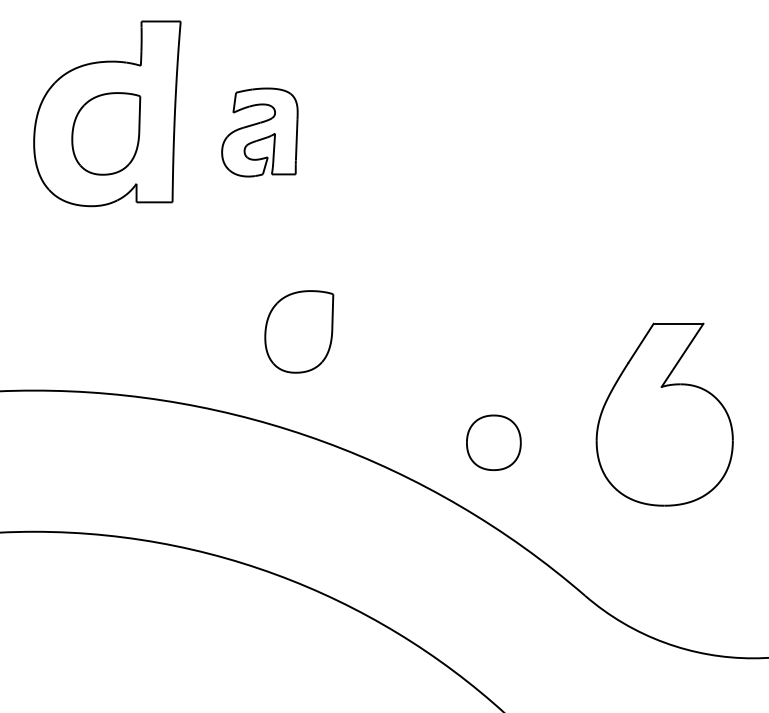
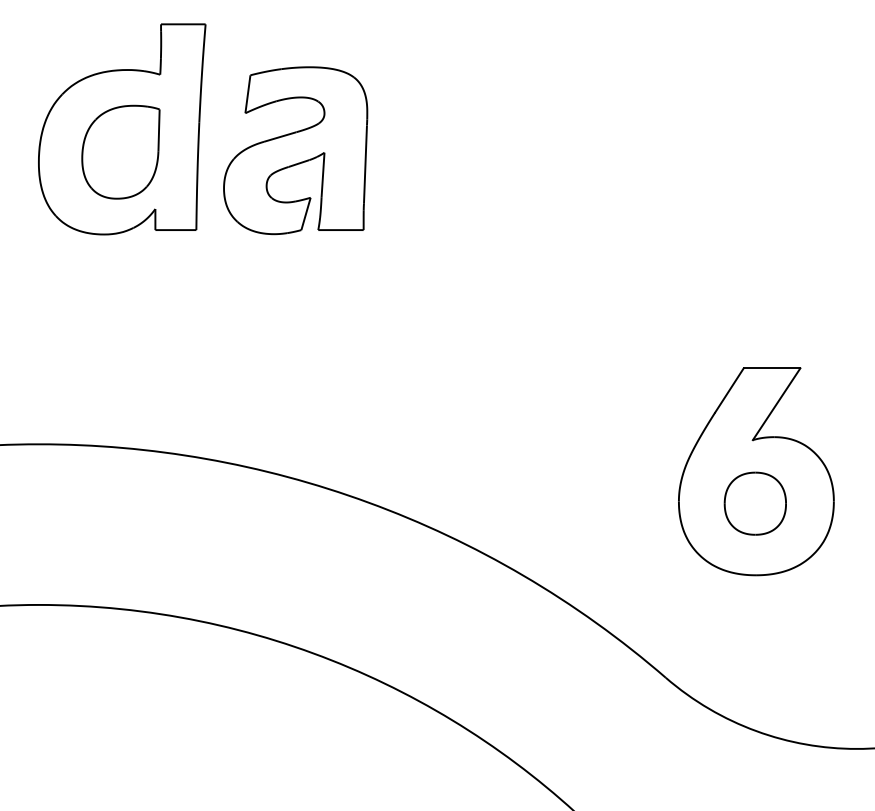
part: (259, 132) -> (295, 150), size x1.67
part: (299, 331) -> (340, 377), removed
part: (493, 442) -> (754, 503), moved

